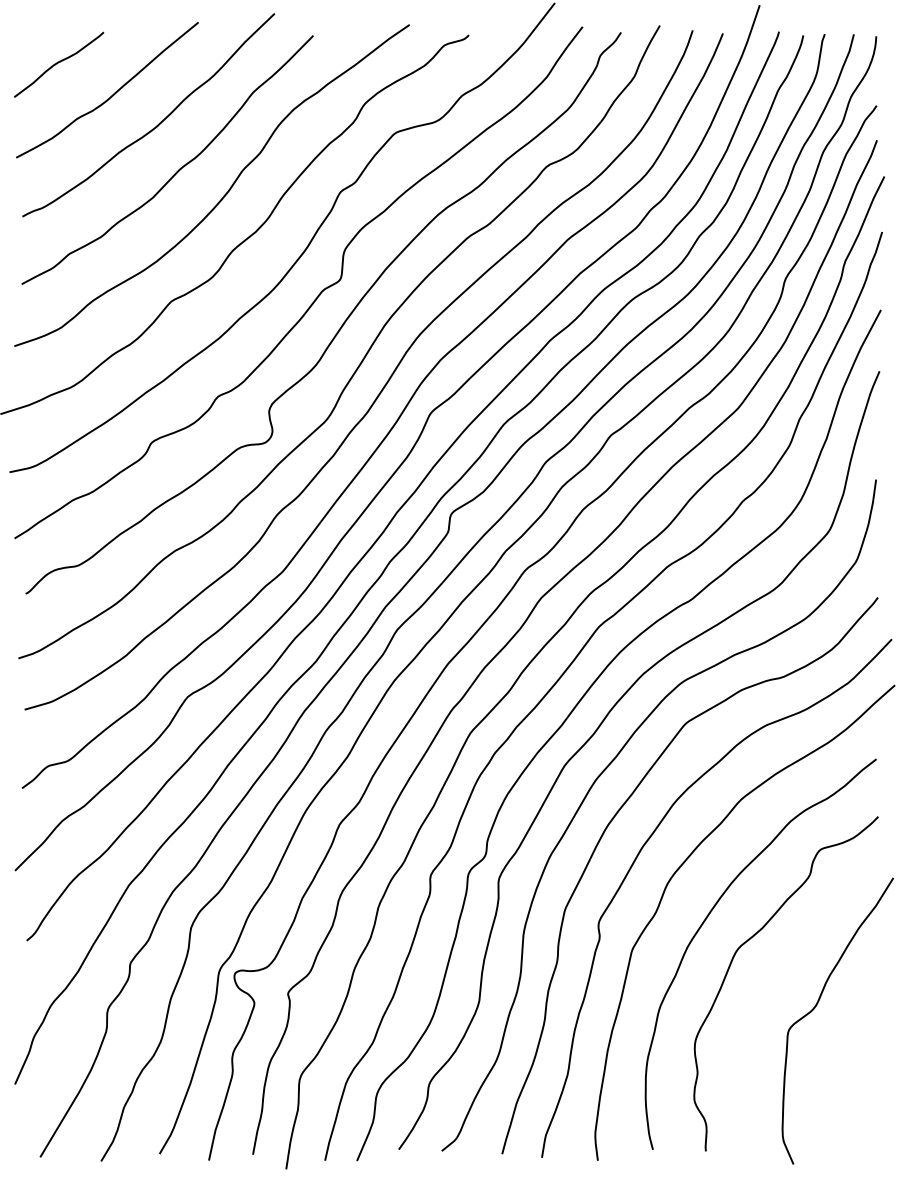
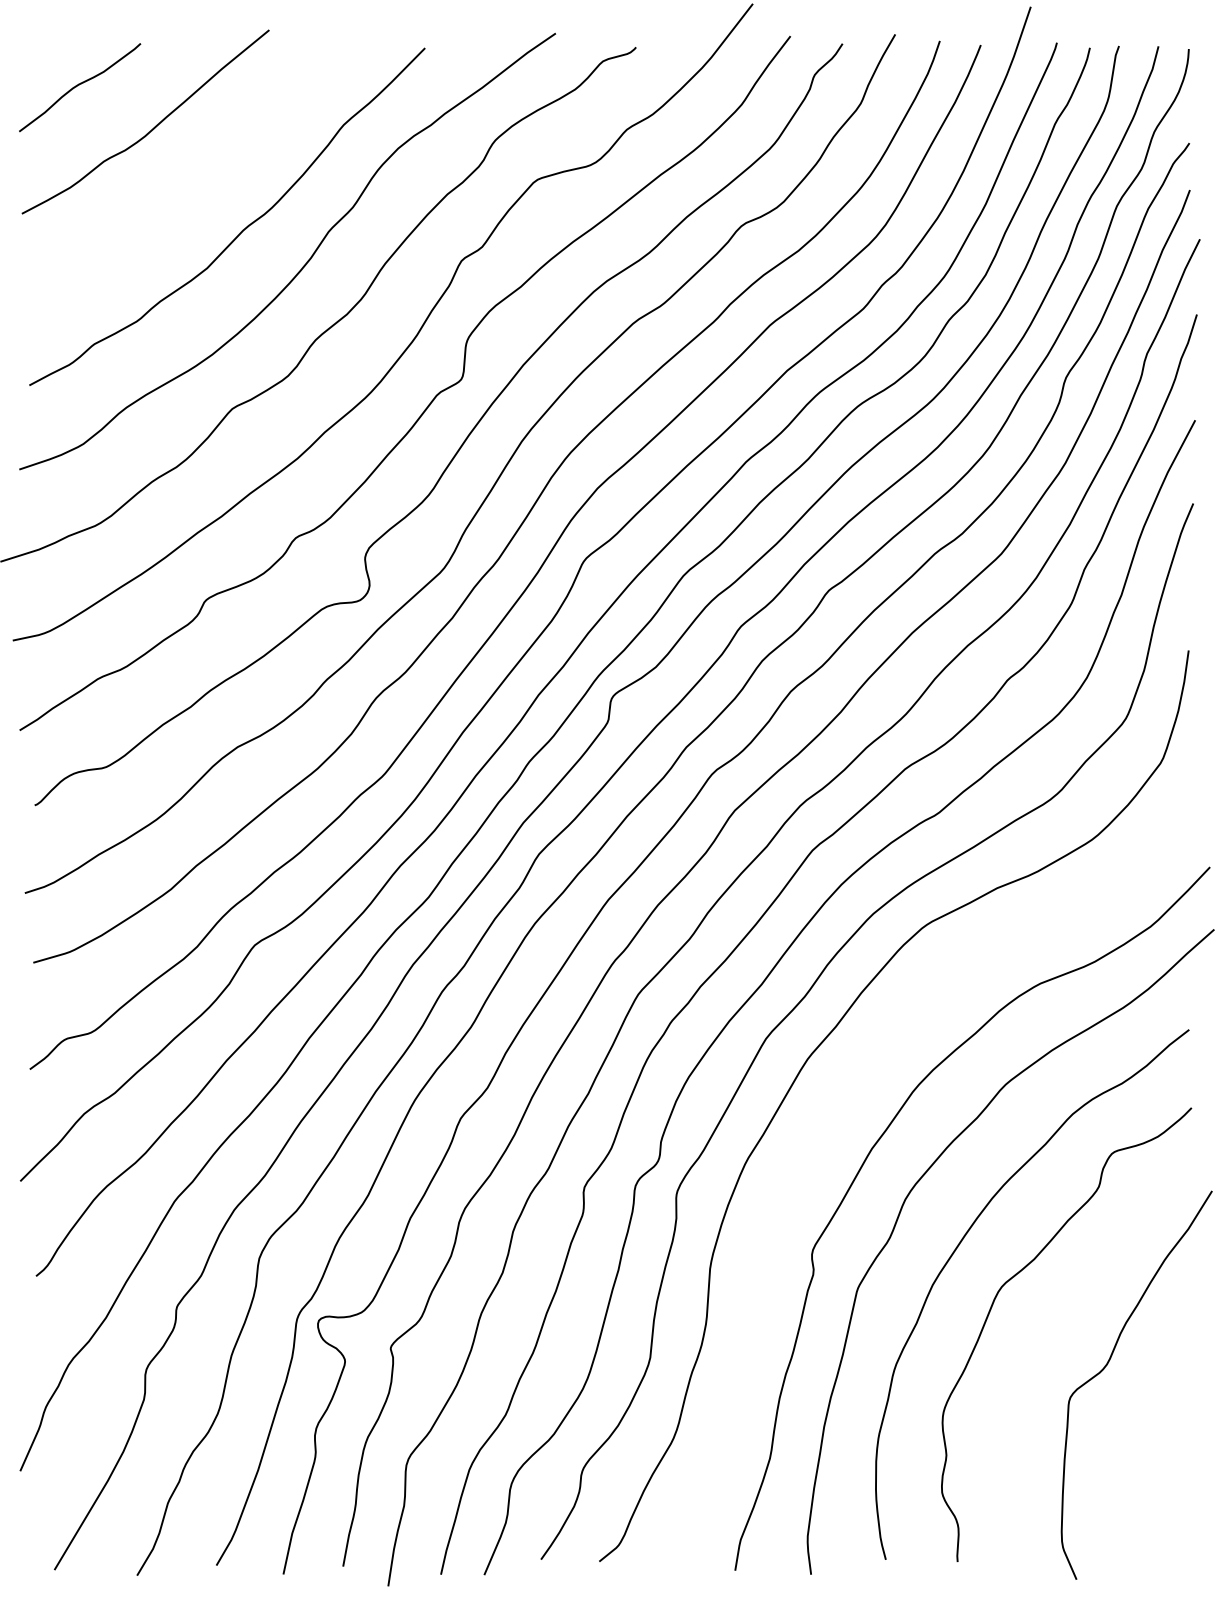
curve: (158, 124) -> (214, 168), removed
curve: (612, 820) -> (831, 1112), removed

